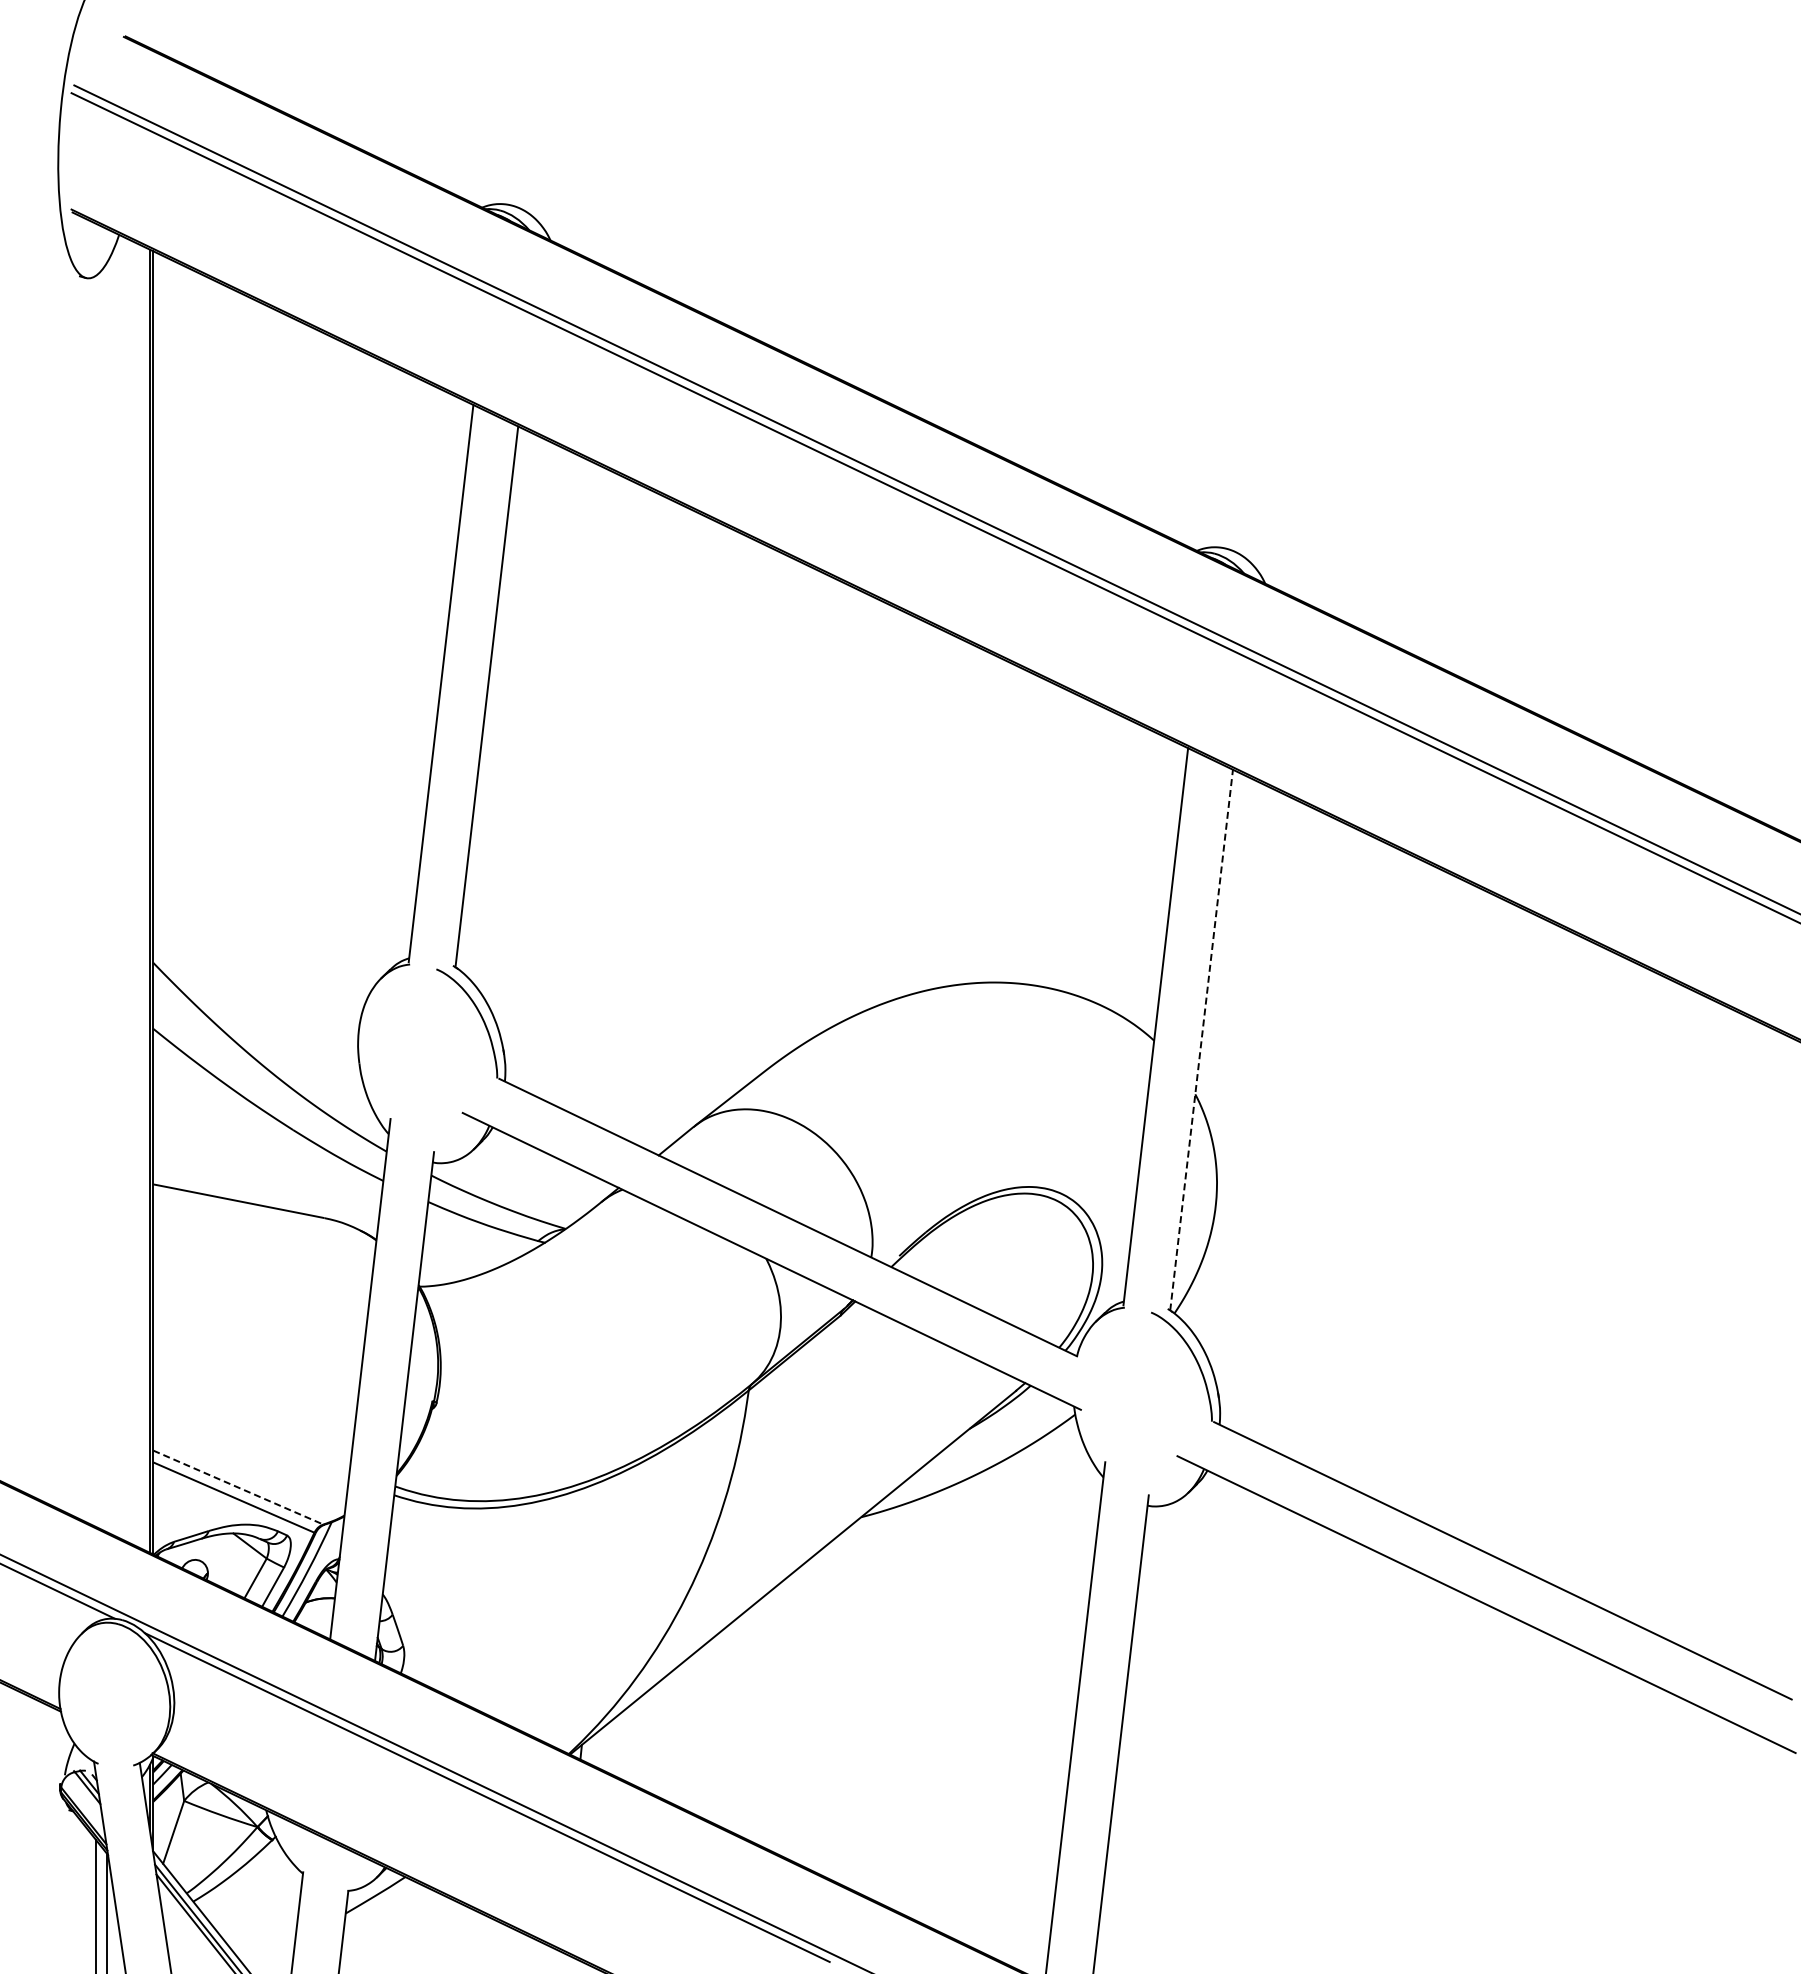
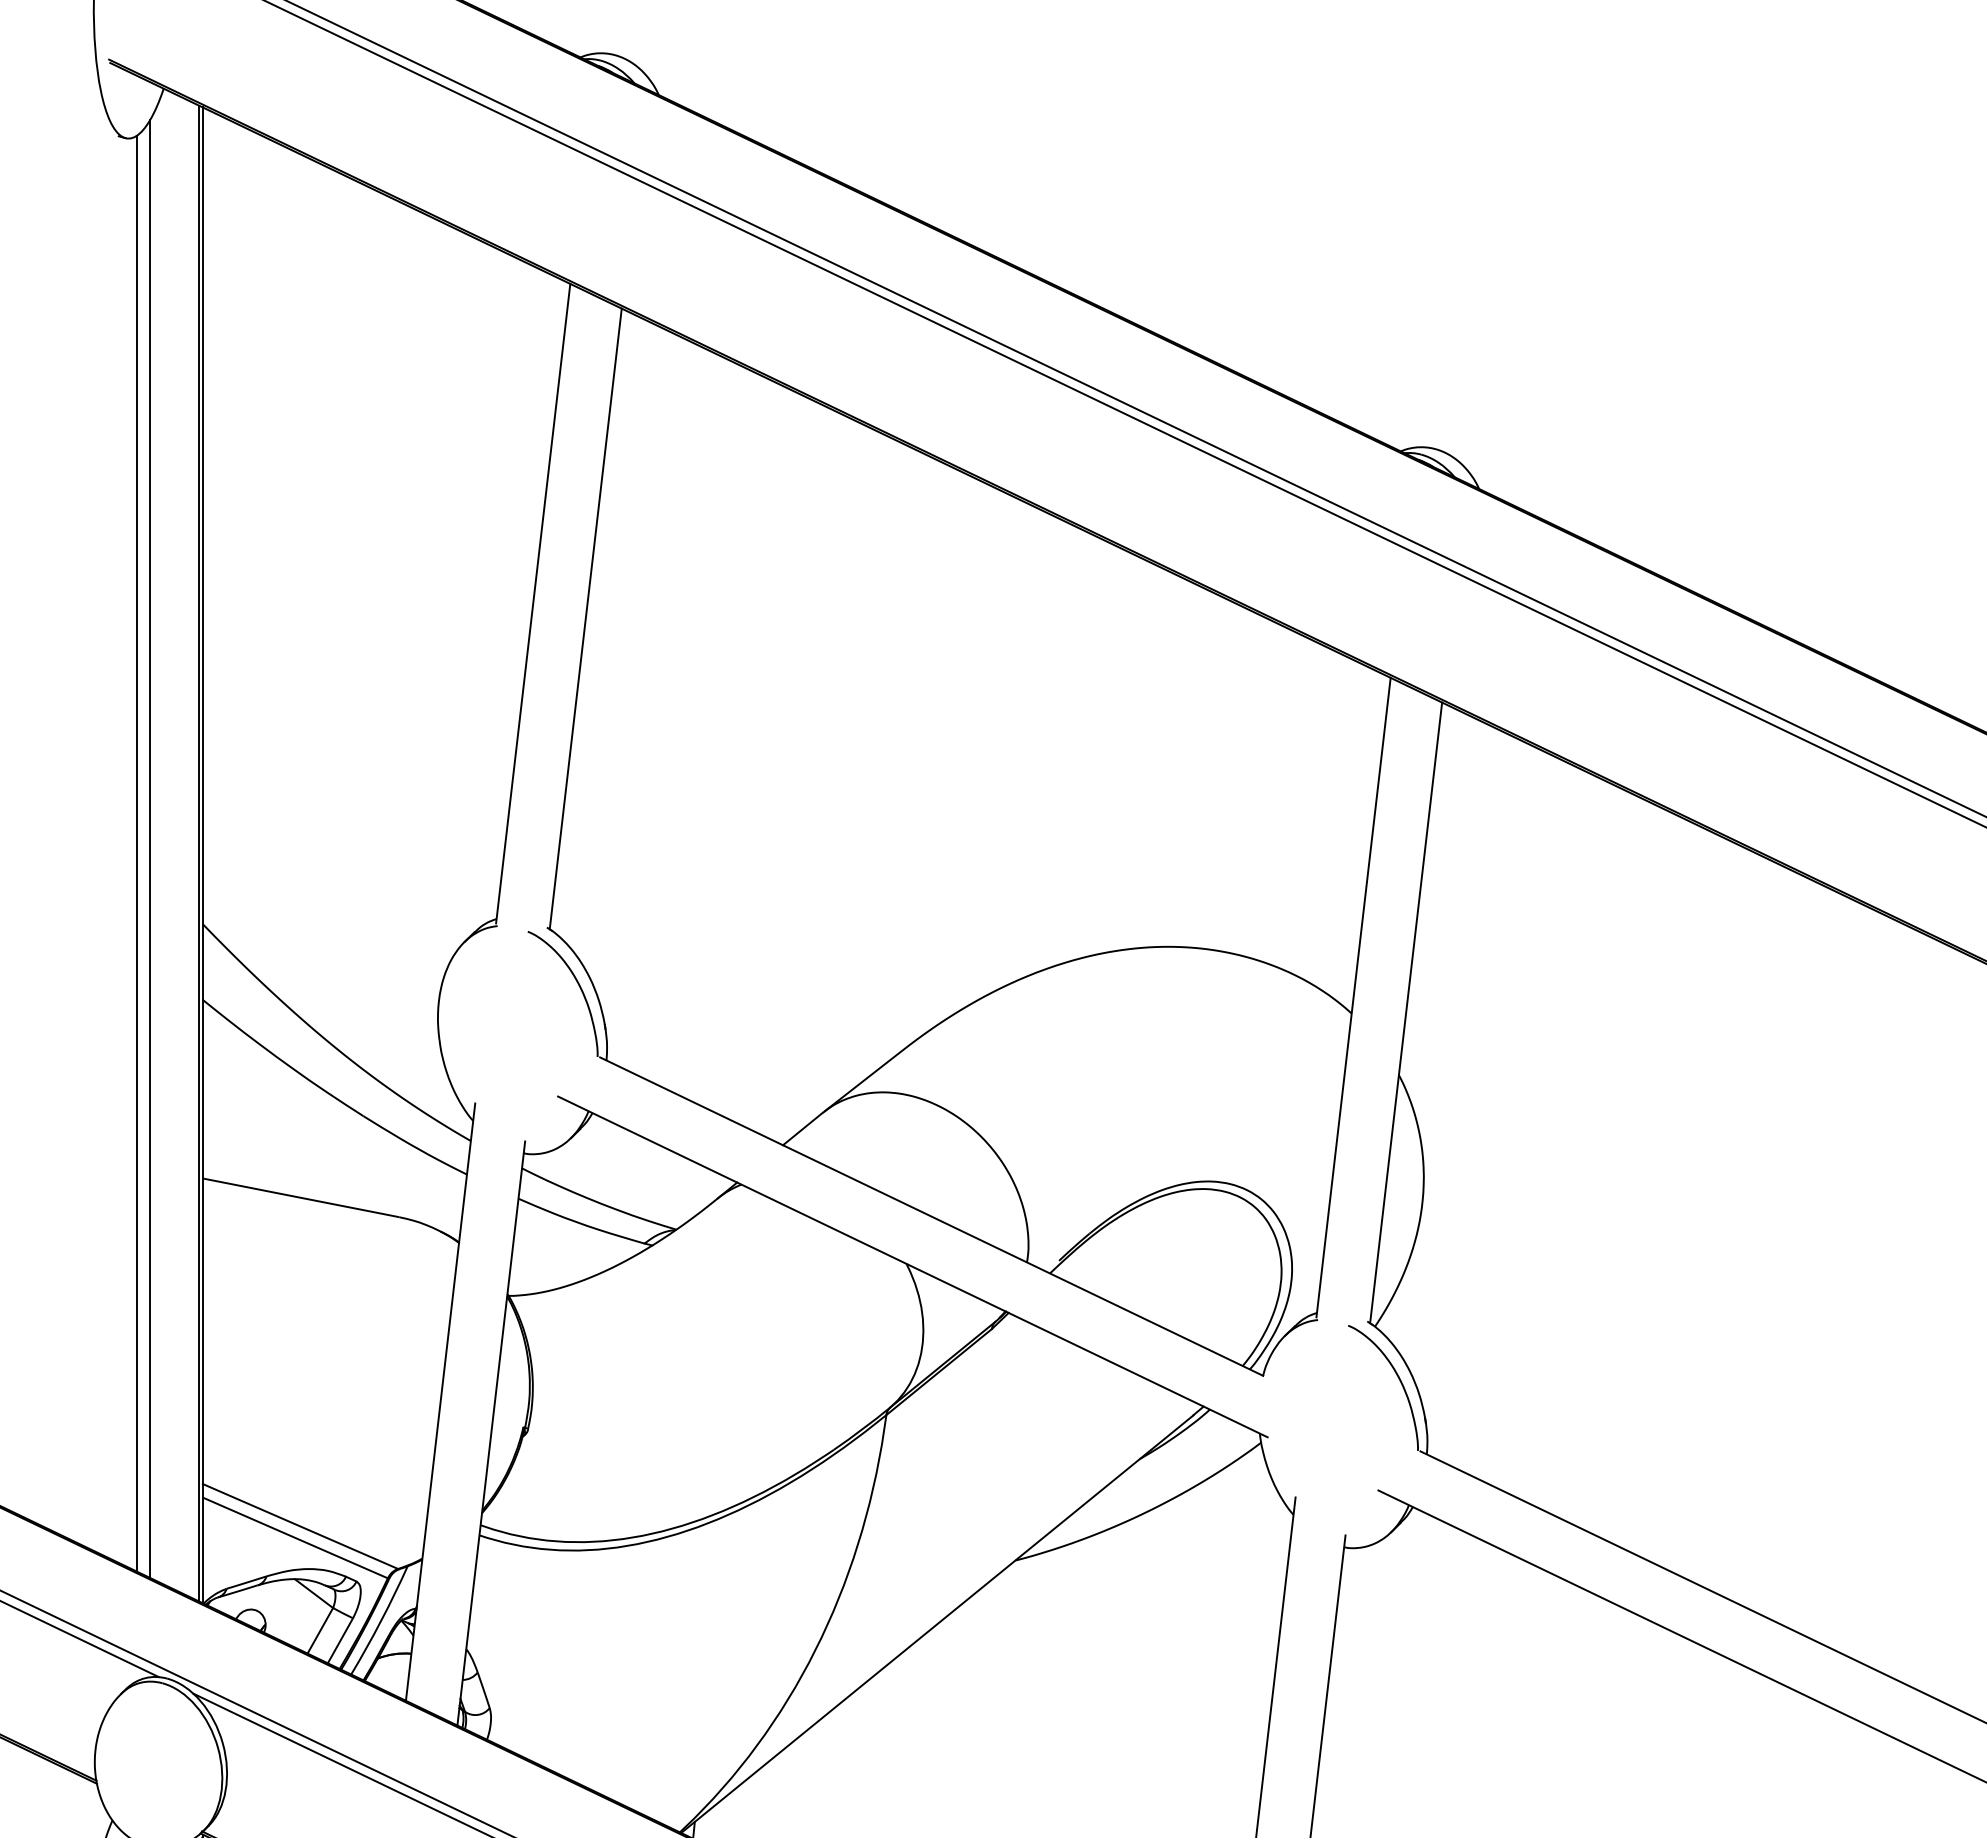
line: (107, 897) -> (150, 849), added
line: (96, 901) -> (137, 853), added
line: (1201, 1039) -> (1406, 1012), dashed -> solid
line: (238, 1487) -> (300, 1526), dashed -> solid

